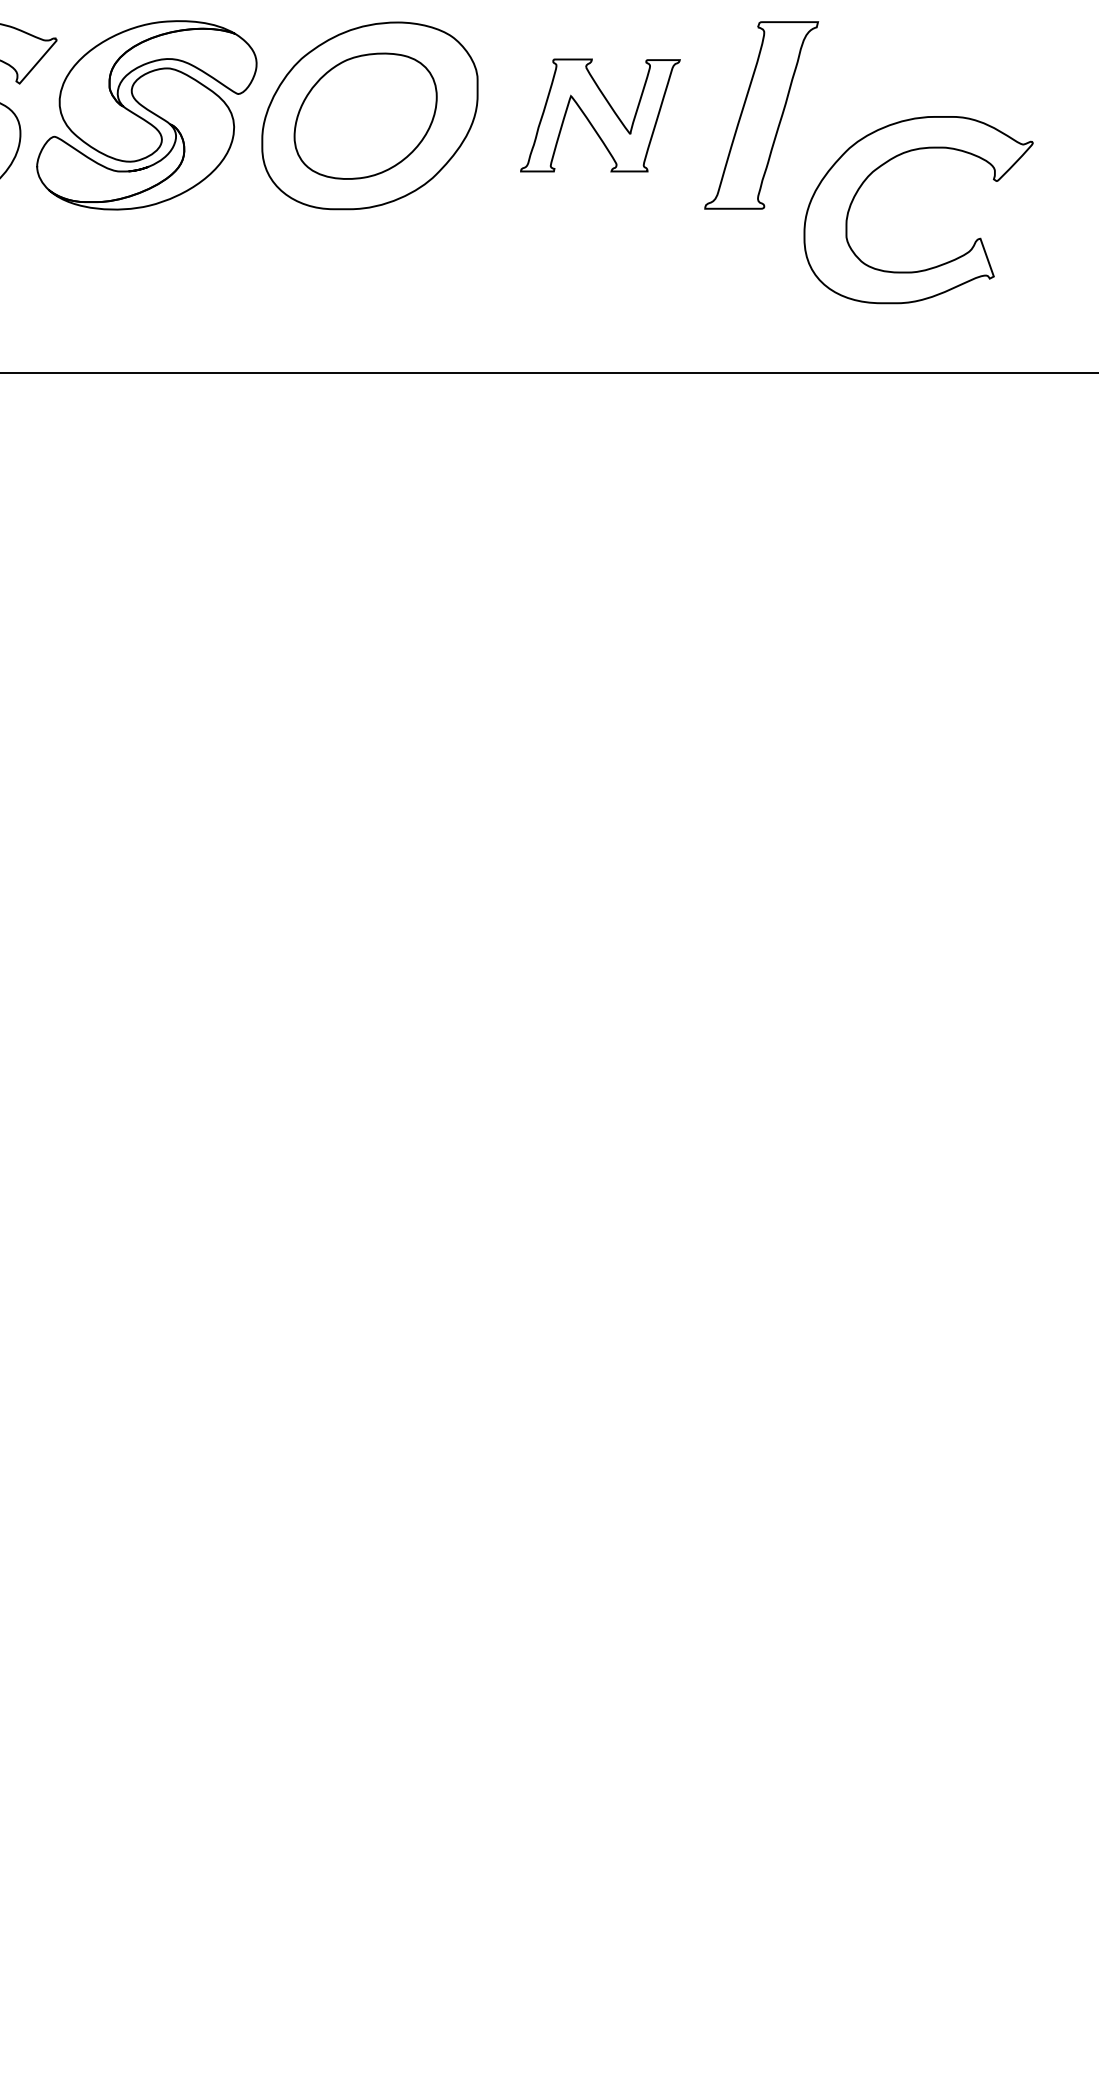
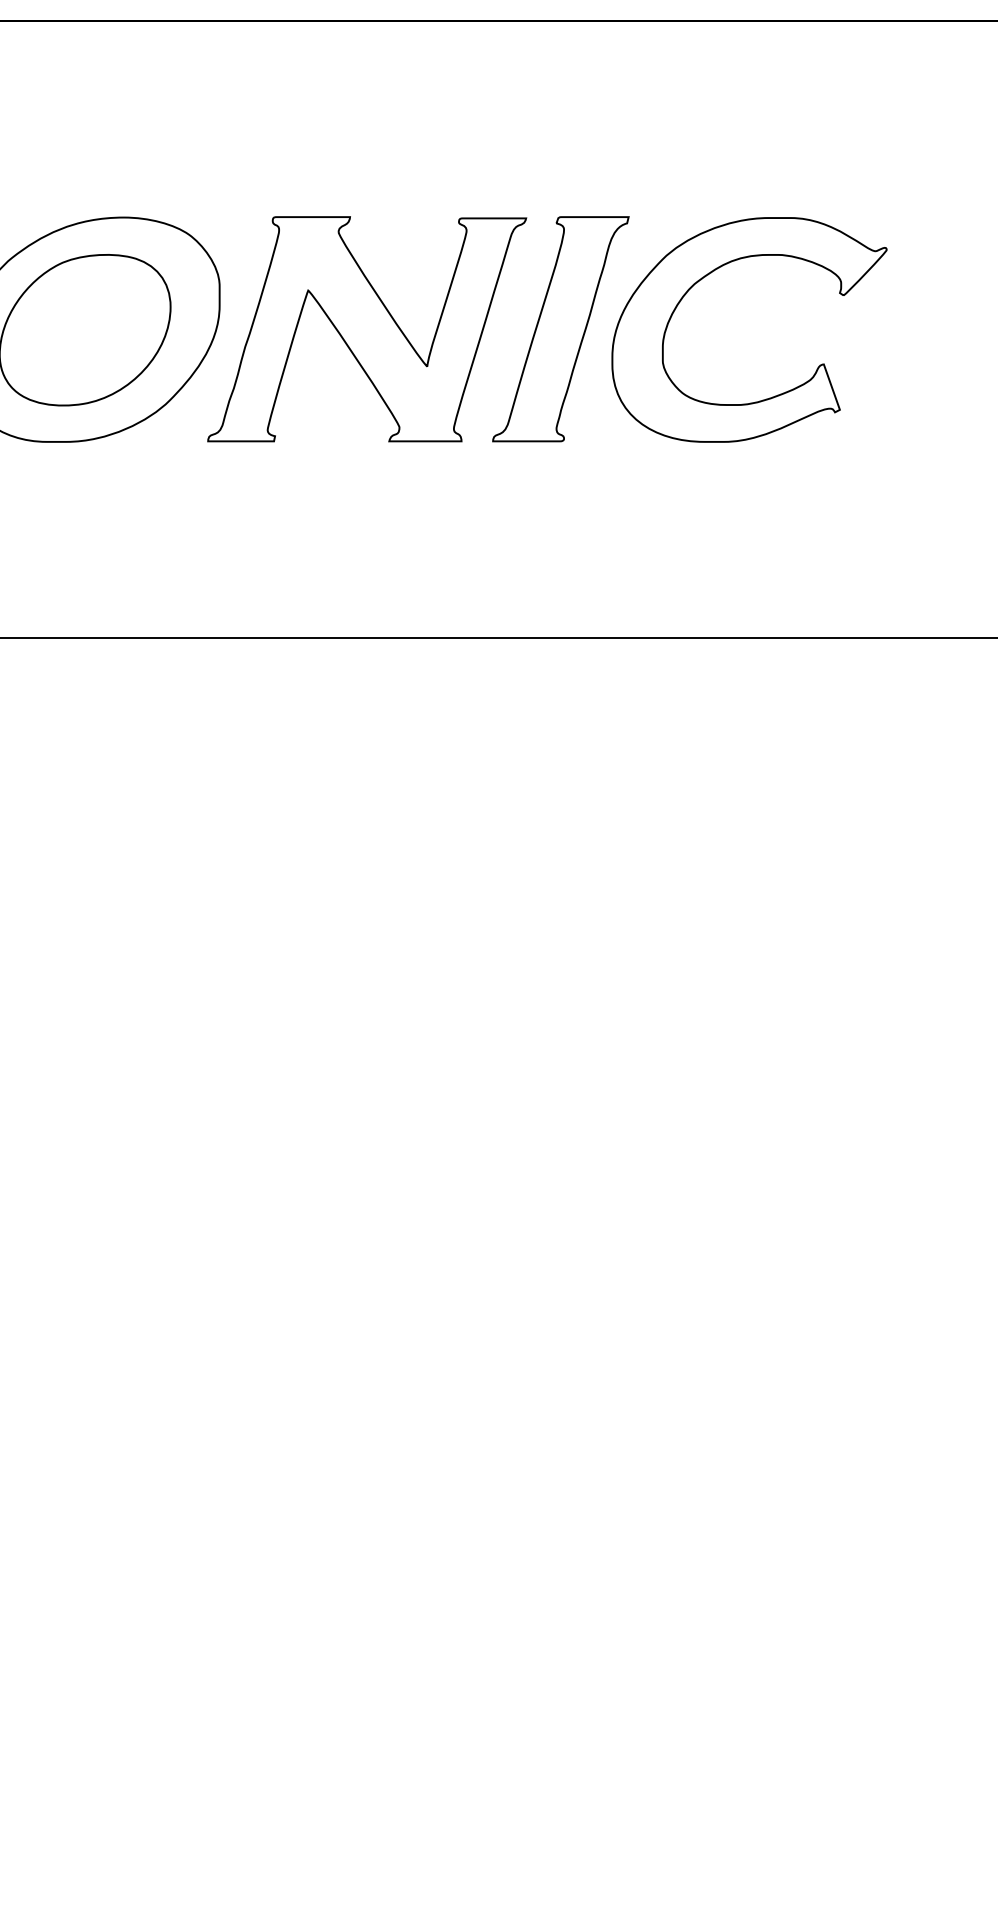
part: (600, 115) -> (367, 329), size x1.67
part: (891, 160) -> (716, 270), moved

